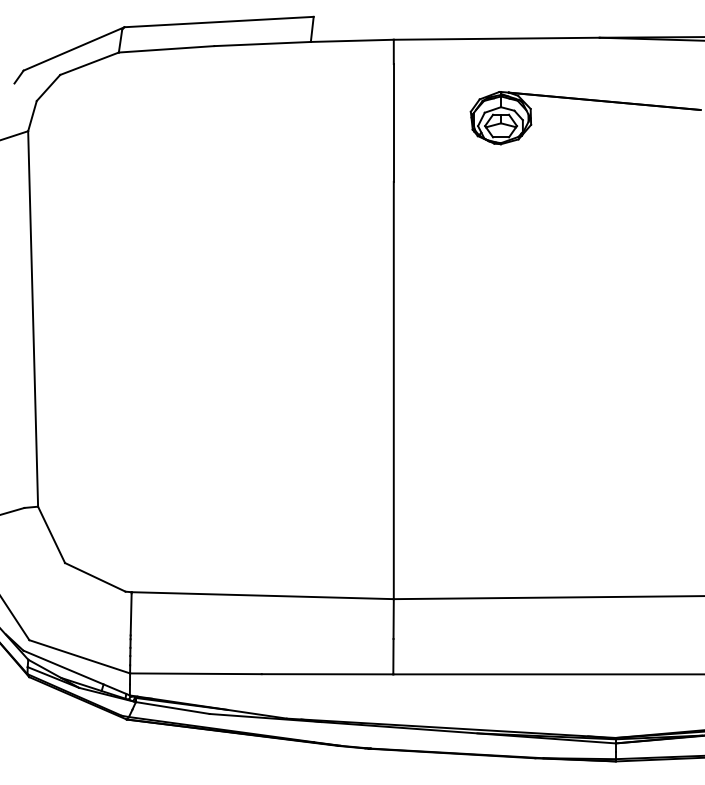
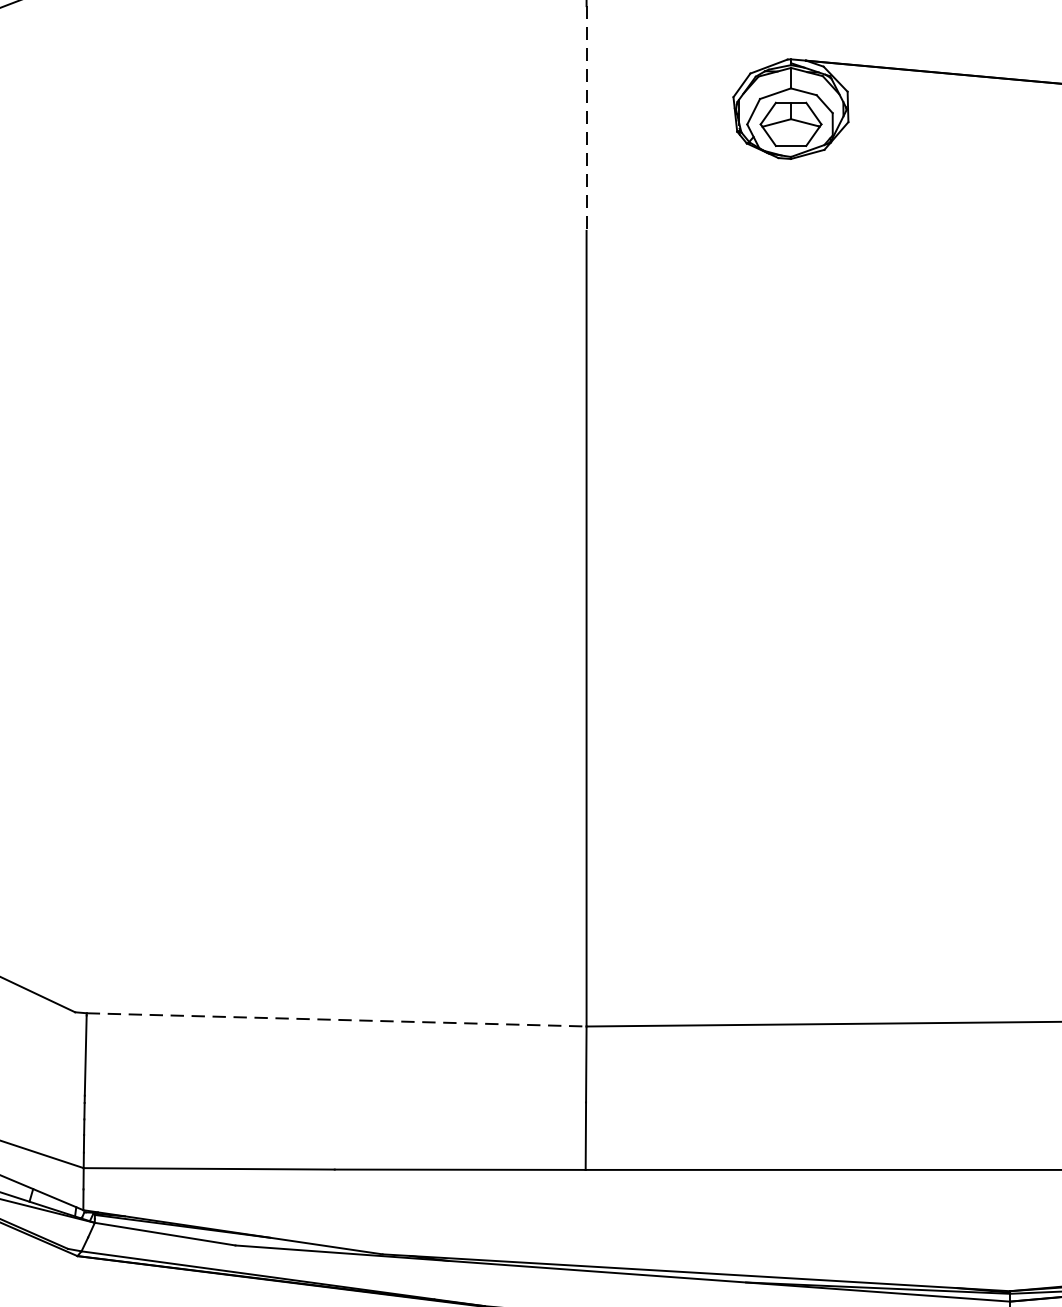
line: (393, 122) -> (585, 117), solid -> dashed
line: (263, 595) -> (338, 1019), solid -> dashed

